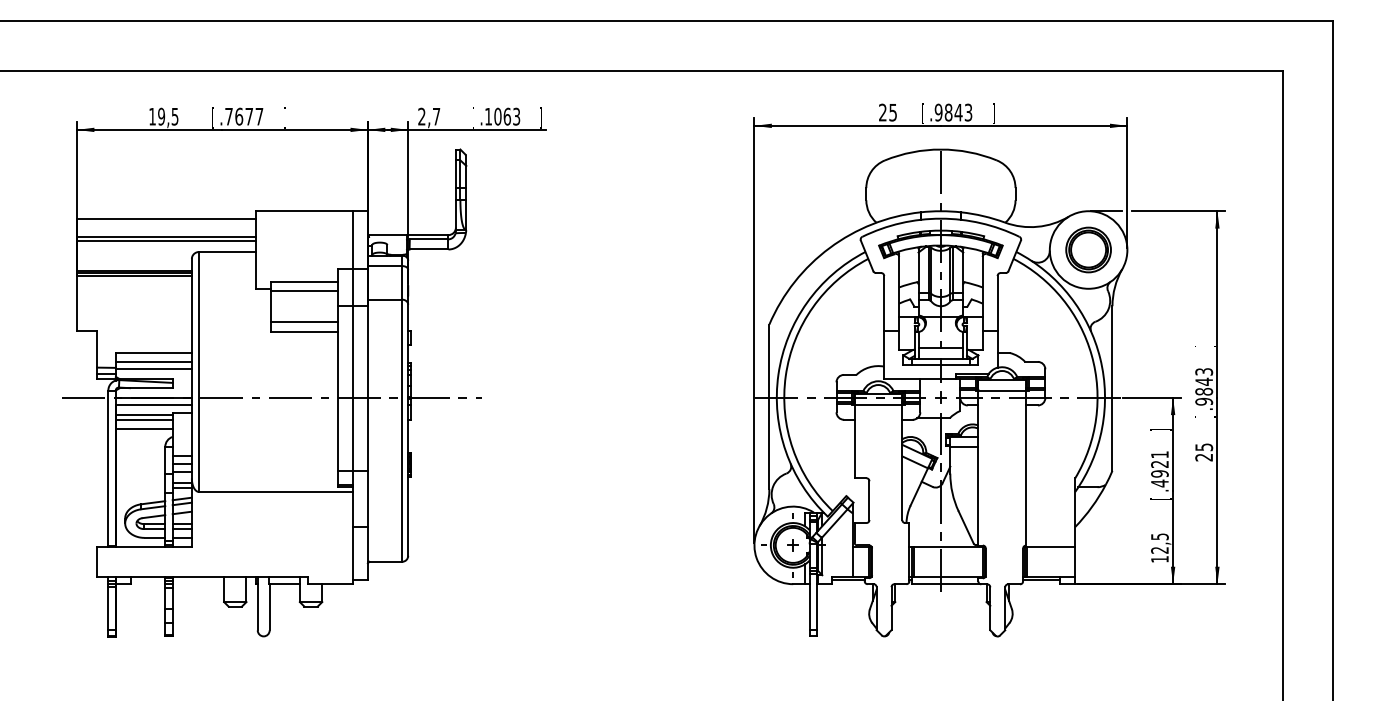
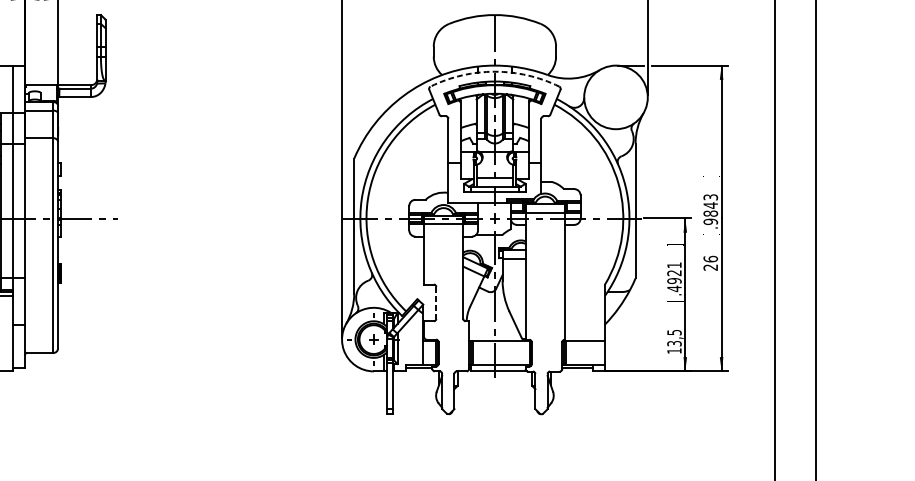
arc: (940, 218) -> (494, 71), solid -> dashed
part: (1088, 249) -> (615, 97), removed
text: (1204, 447) -> (711, 259), 25 -> 26
line: (869, 501) -> (436, 303), solid -> dashed
text: (1159, 550) -> (674, 343), 12,5 -> 13,5

